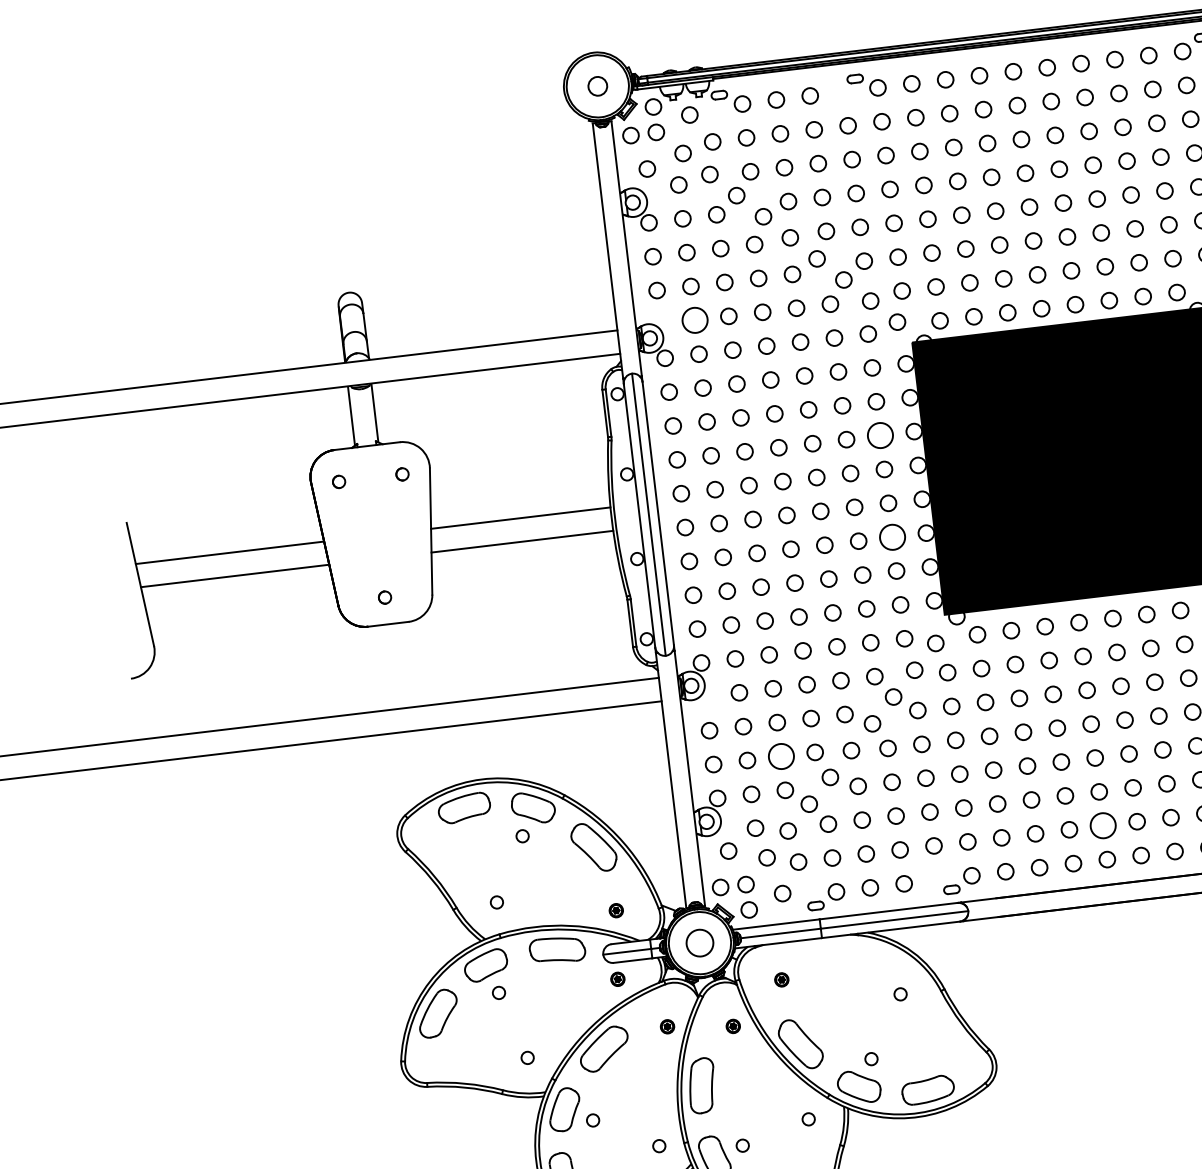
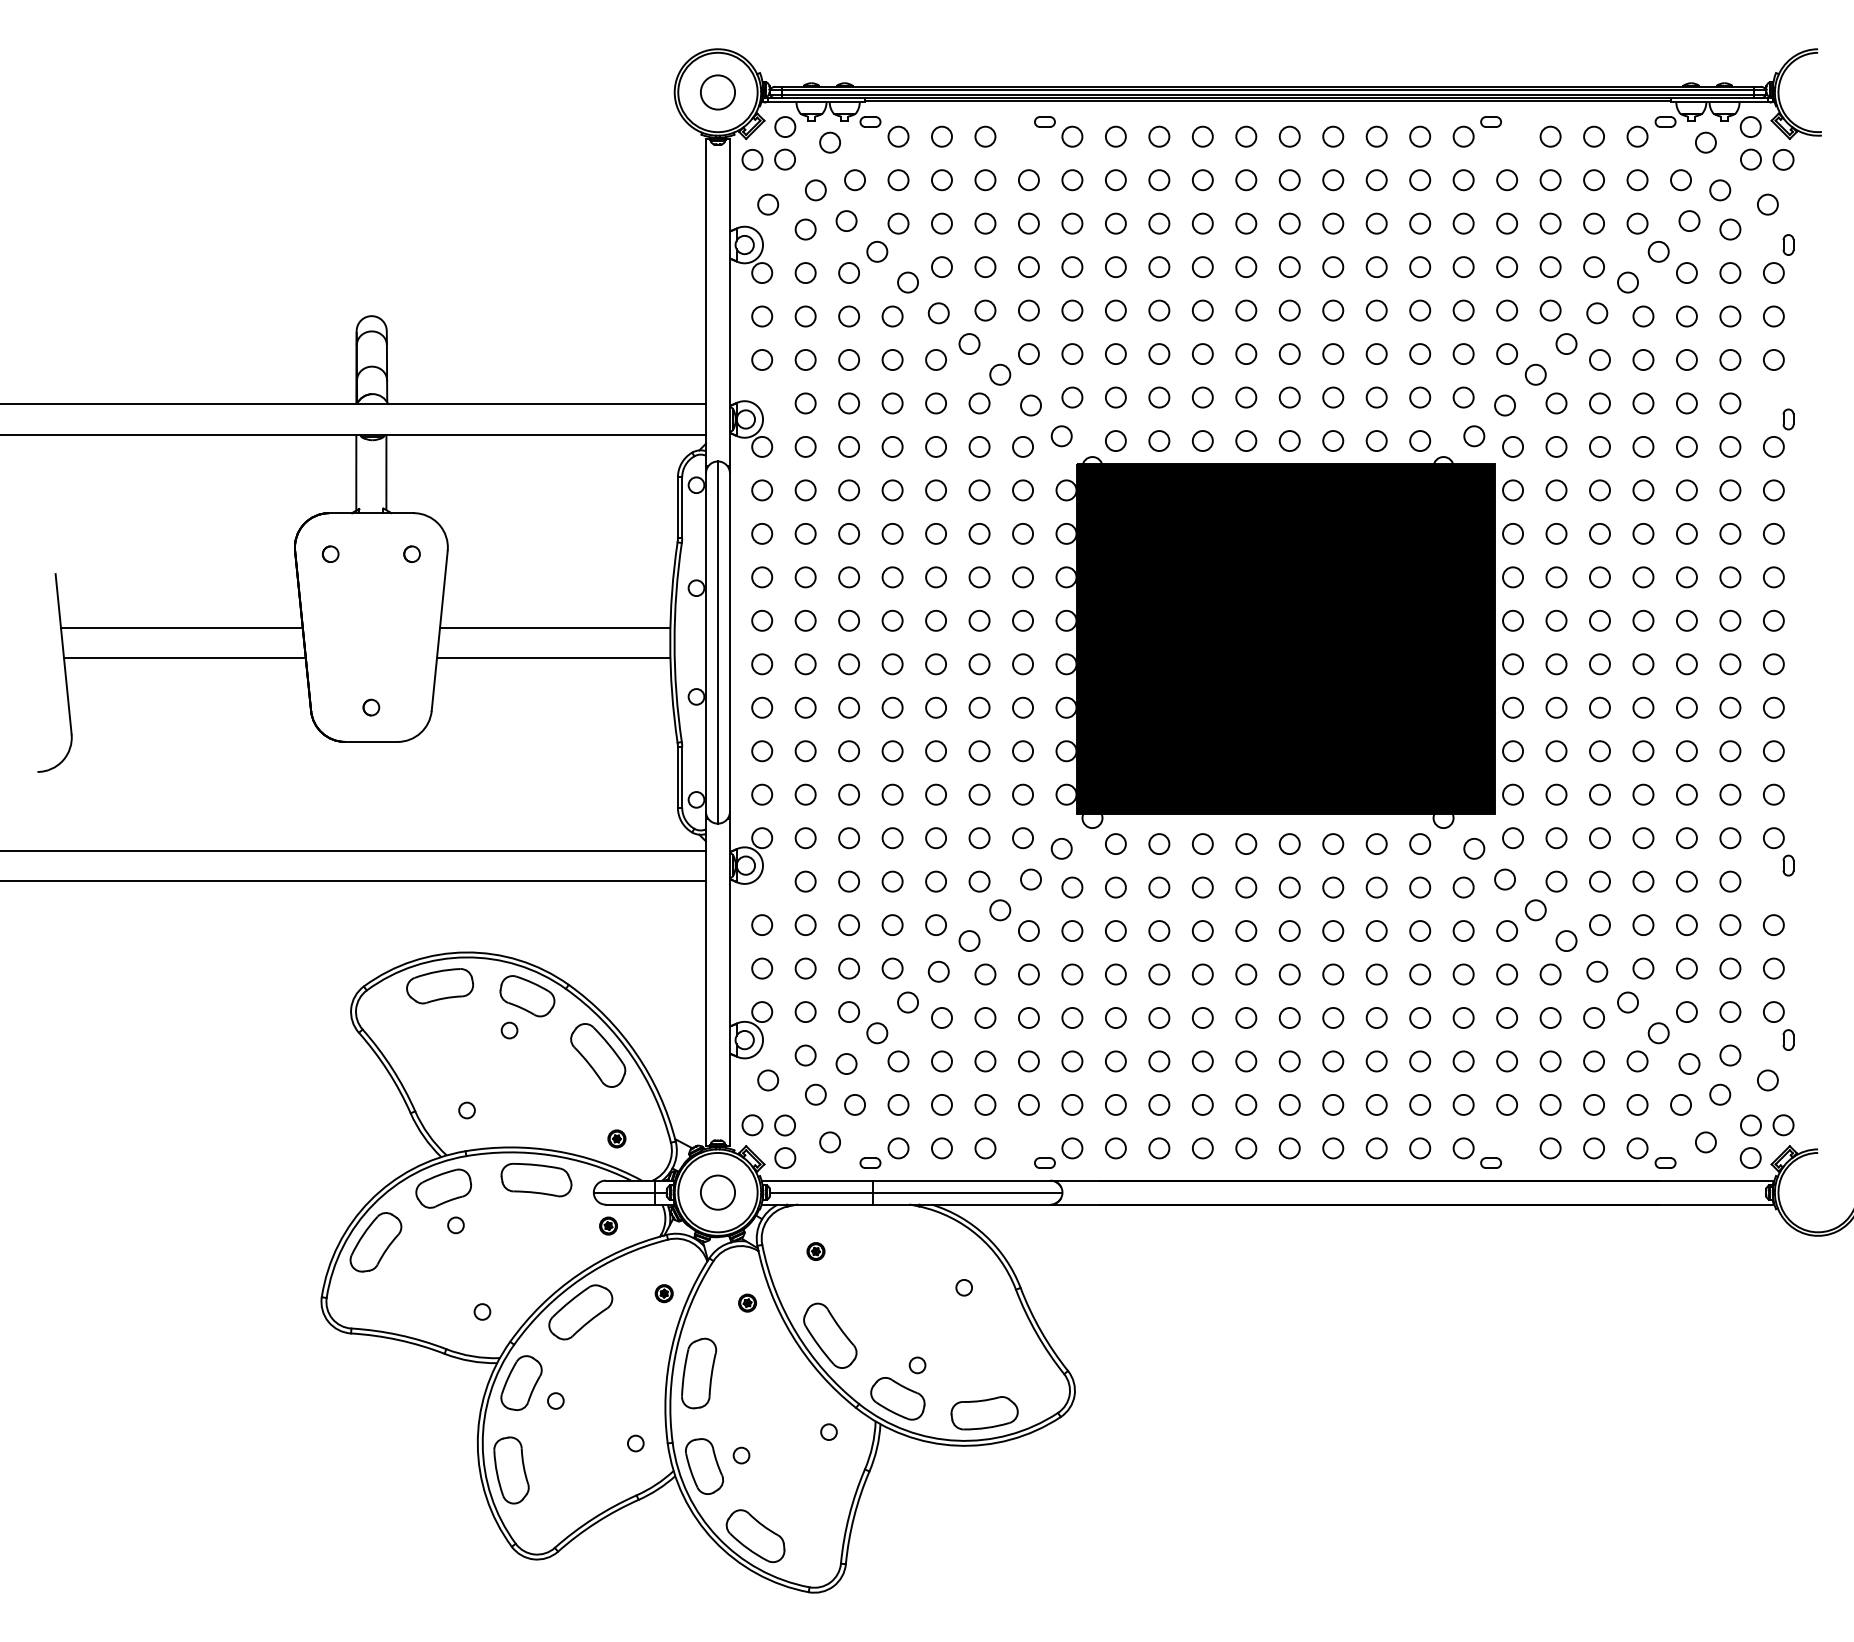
circle: (597, 86) -> (717, 92), size x1.43
circle: (694, 320) -> (805, 403), size x0.62
circle: (880, 435) -> (1022, 577), size x0.62
circle: (892, 537) -> (1022, 707), size x0.62
circle: (780, 756) -> (848, 968), size x0.62
circle: (1103, 825) -> (1246, 1104), size x0.62

